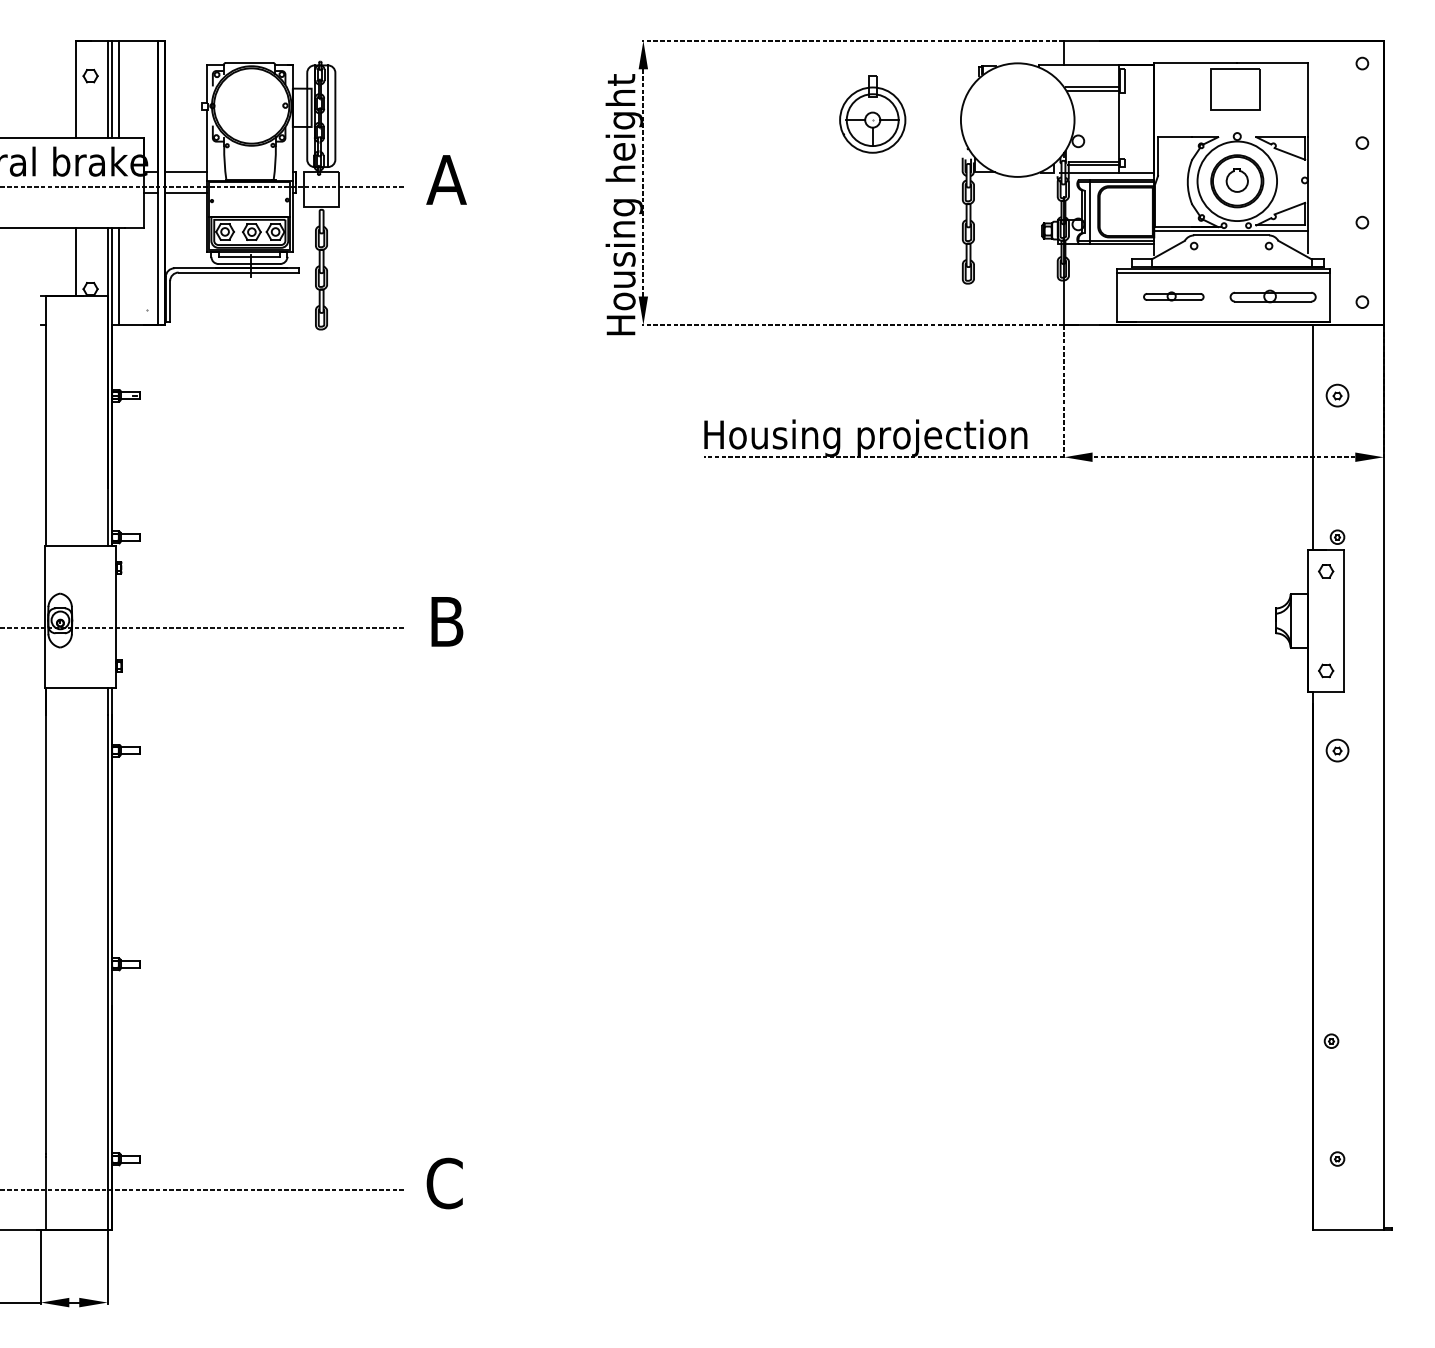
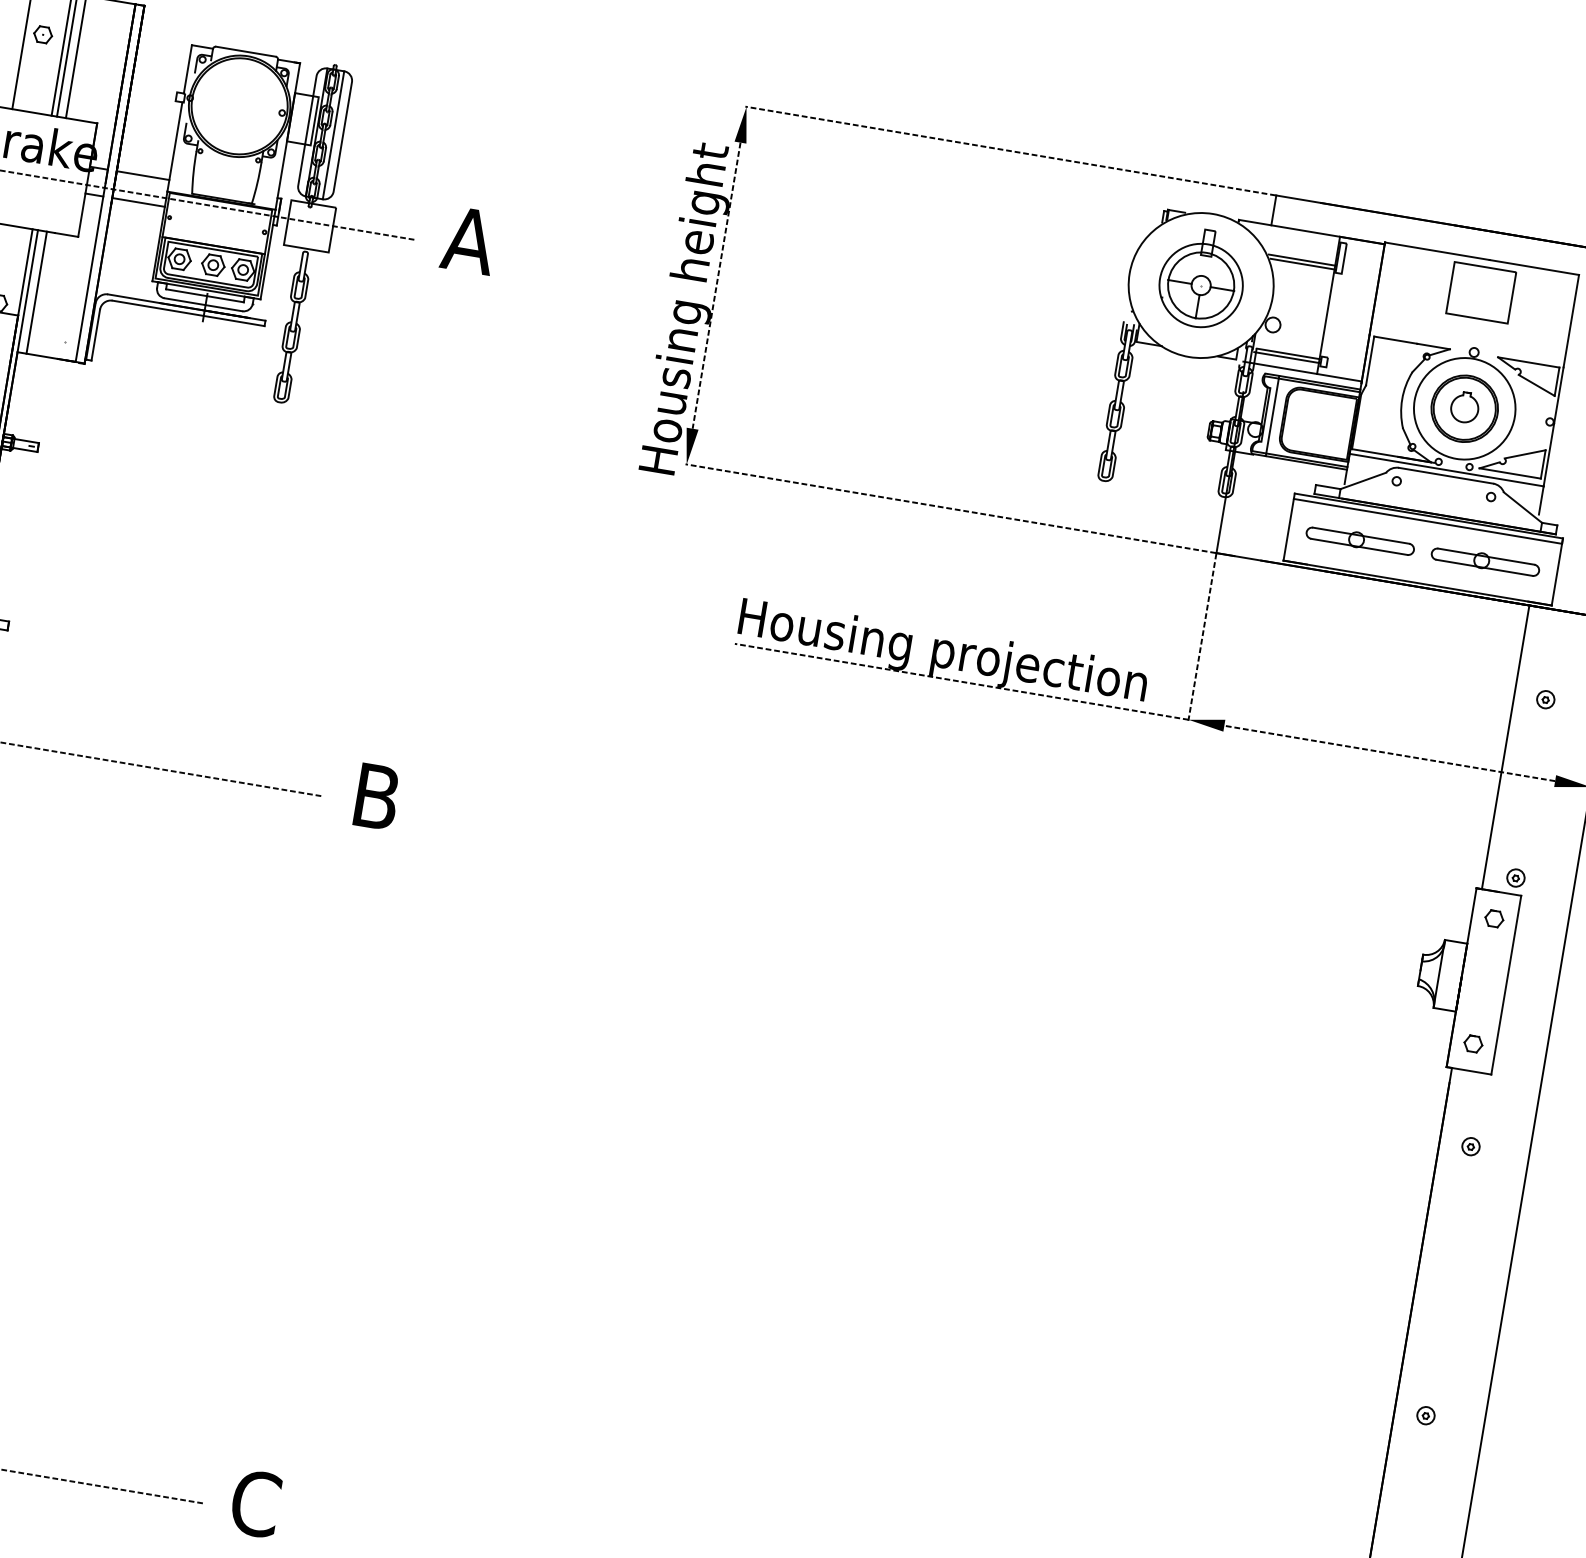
part: (872, 114) -> (1202, 278), moved
part: (1173, 296) -> (1360, 540), size x1.43
part: (1337, 395) -> (1545, 699), size x0.62
part: (1337, 750) -> (1470, 1146), size x0.62
part: (1331, 1040) -> (1426, 1414), moved

